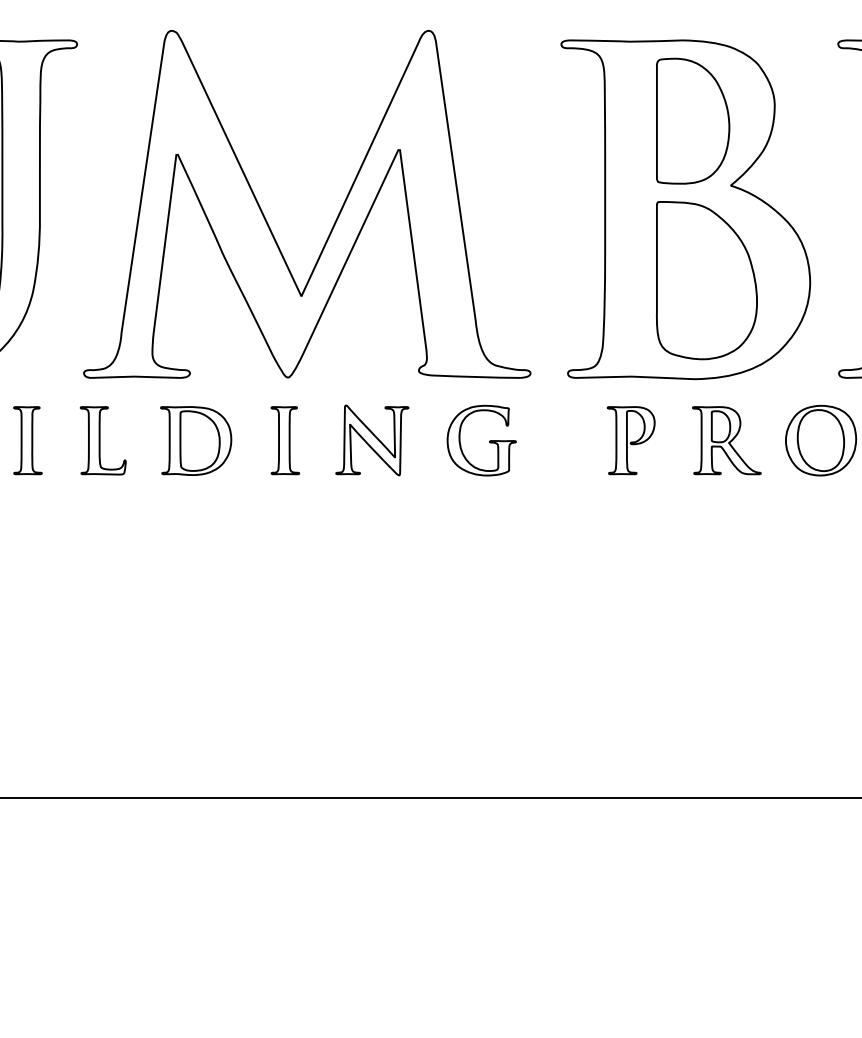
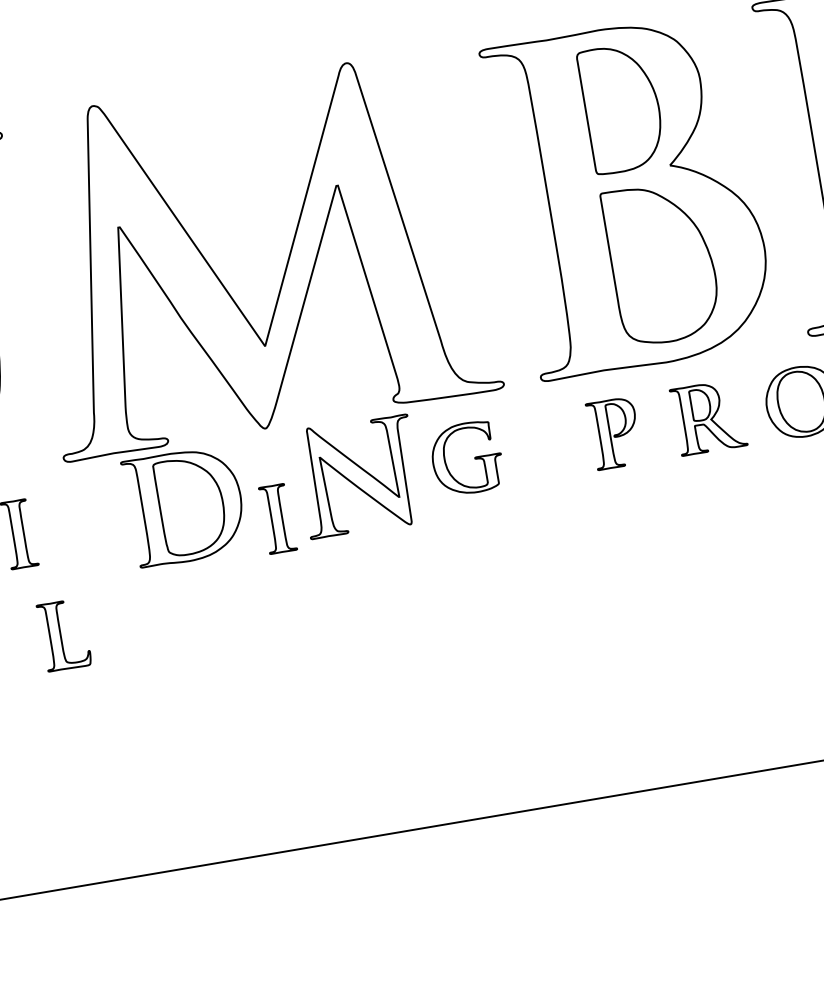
part: (102, 440) -> (63, 635), moved
part: (196, 440) -> (185, 505), size x1.6
part: (284, 440) -> (277, 518), moved
part: (372, 440) -> (359, 476), size x1.6

